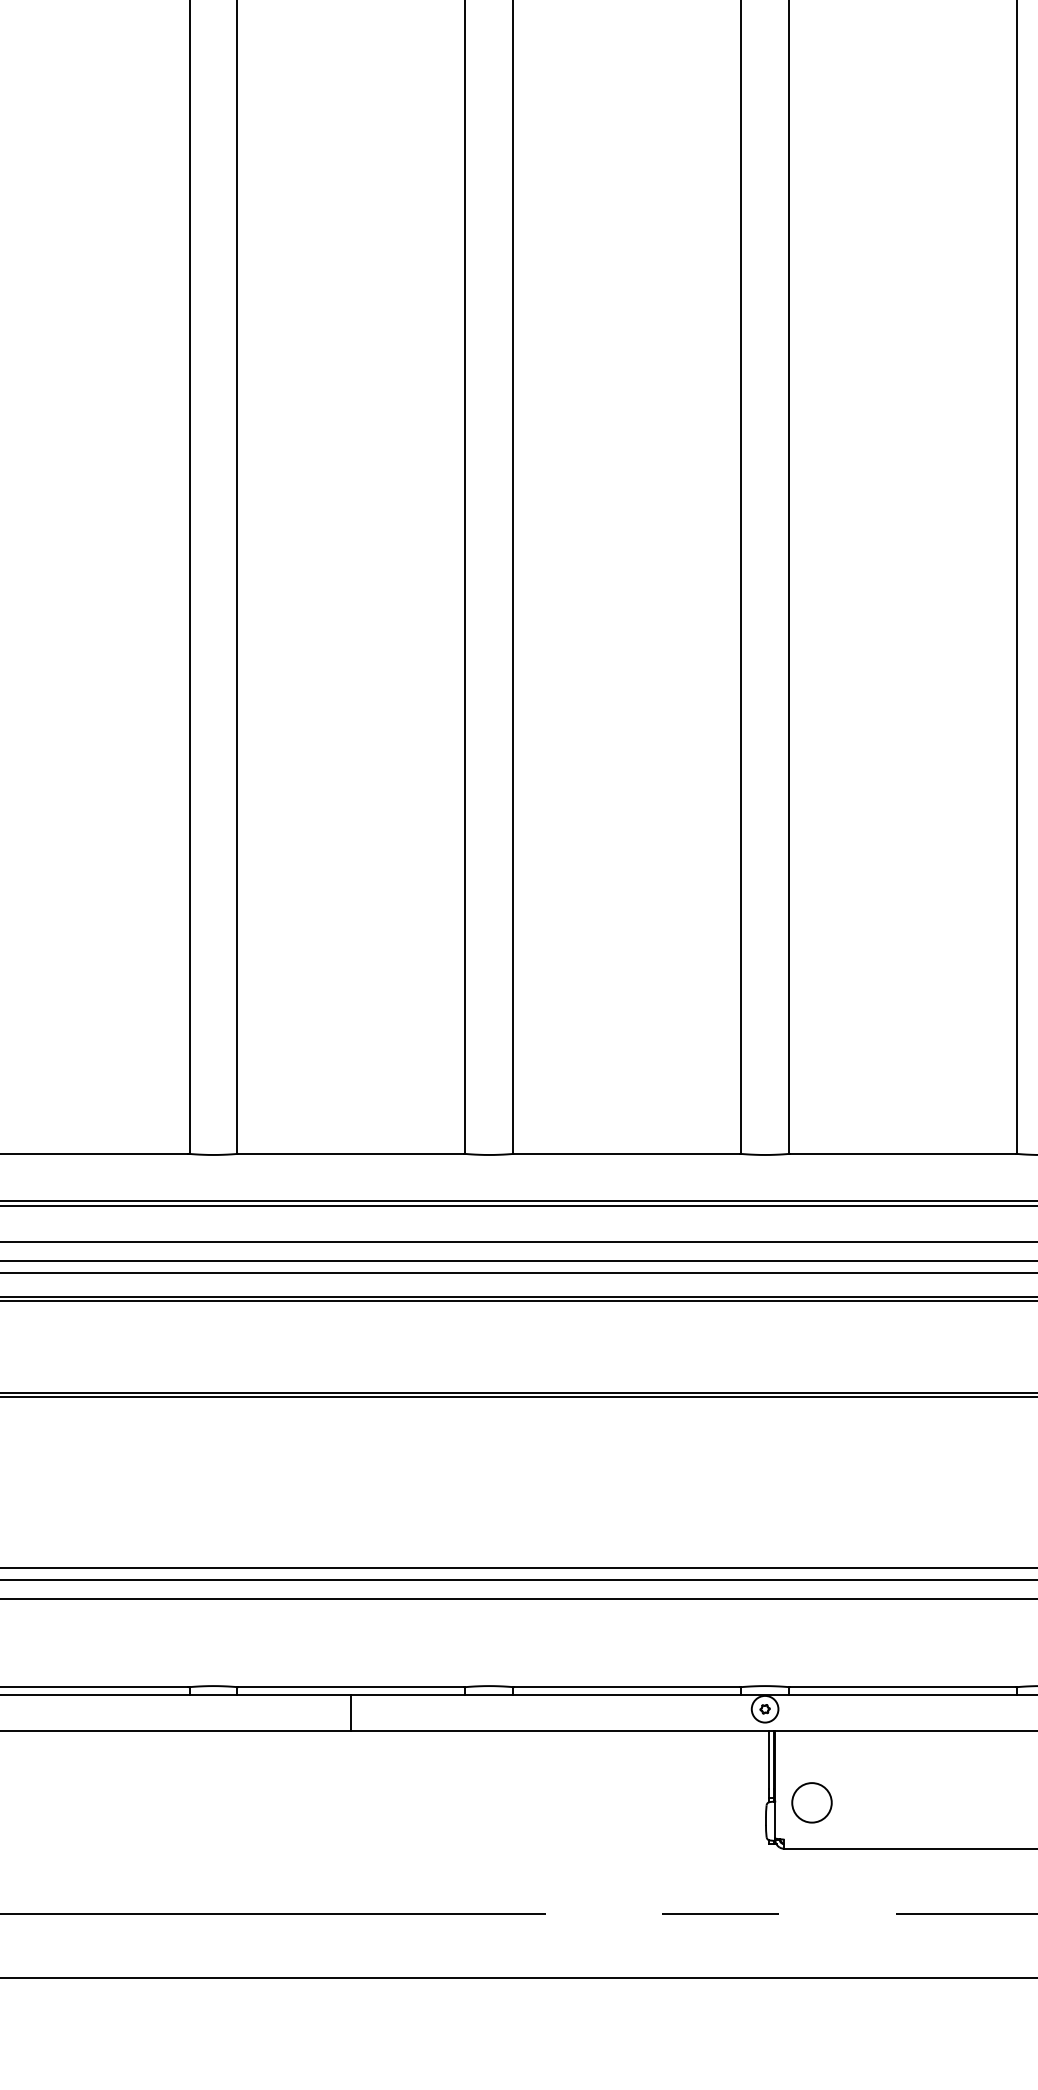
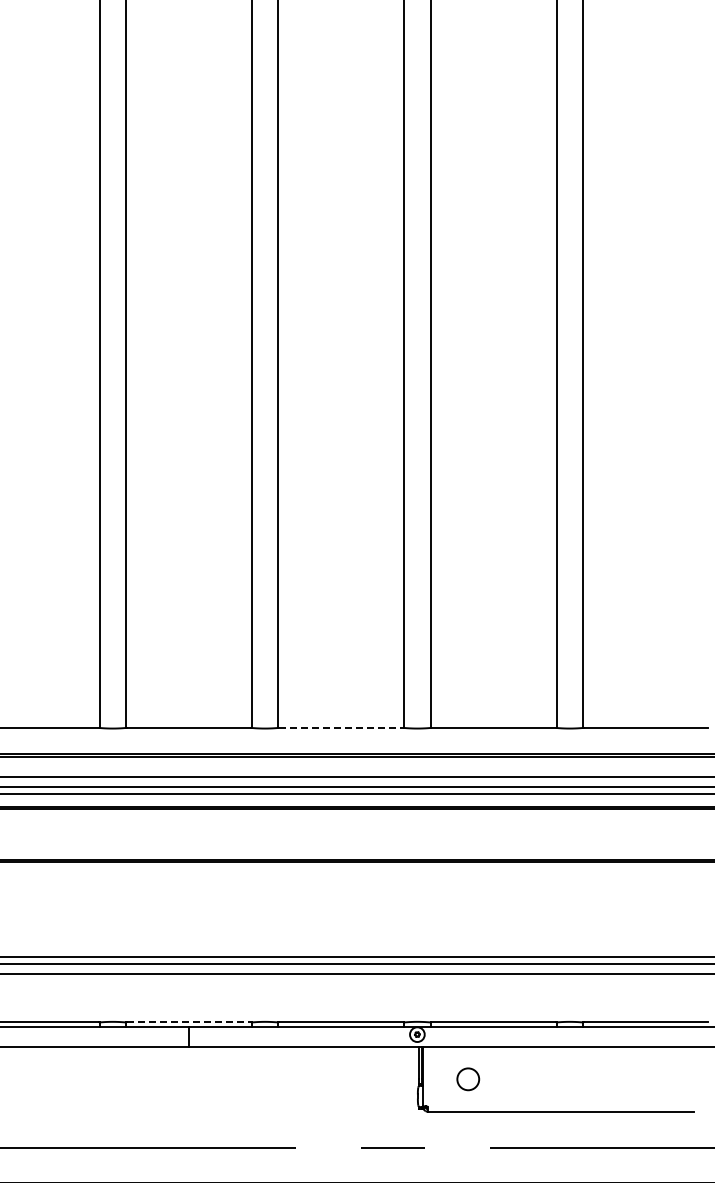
line: (627, 1153) -> (341, 727), solid -> dashed
line: (352, 1687) -> (189, 1022), solid -> dashed
circle: (812, 1803) -> (468, 1079), moved

